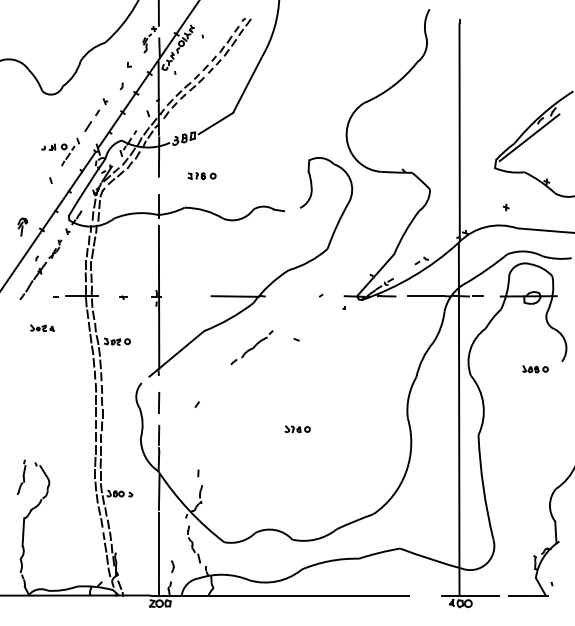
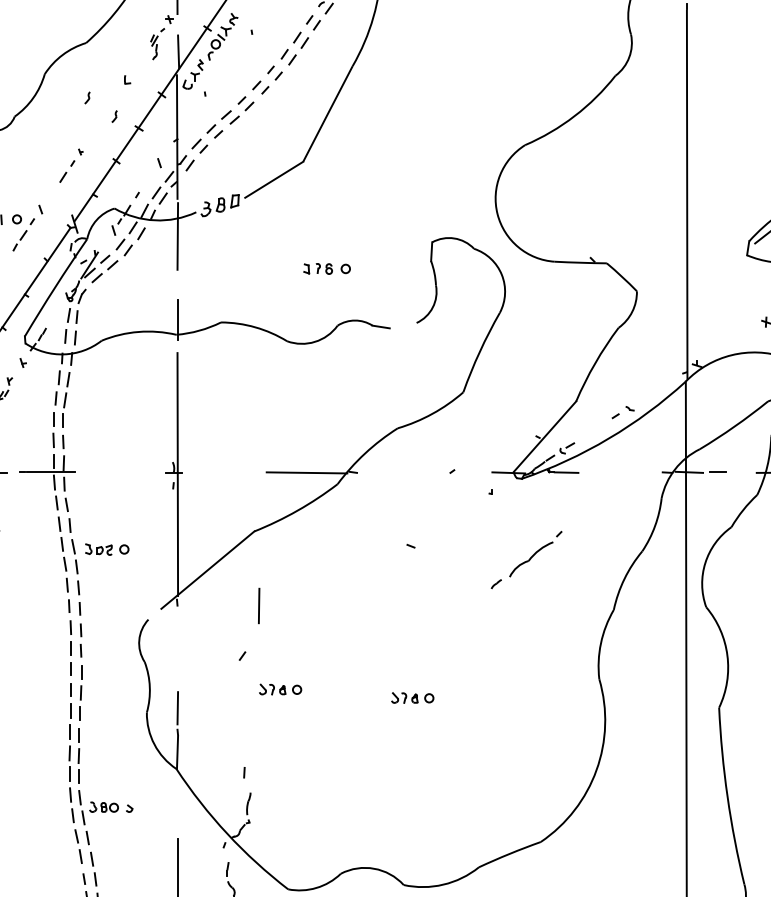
part: (105, 75) -> (86, 98), added
part: (96, 115) -> (71, 166), size x0.6
part: (201, 175) -> (325, 267), moved
line: (425, 296) -> (629, 472), removed
part: (123, 297) -> (117, 474), removed
part: (251, 347) -> (525, 559), moved
line: (159, 403) -> (259, 606), moved
part: (219, 424) -> (280, 689), added
line: (158, 492) -> (176, 805), removed

